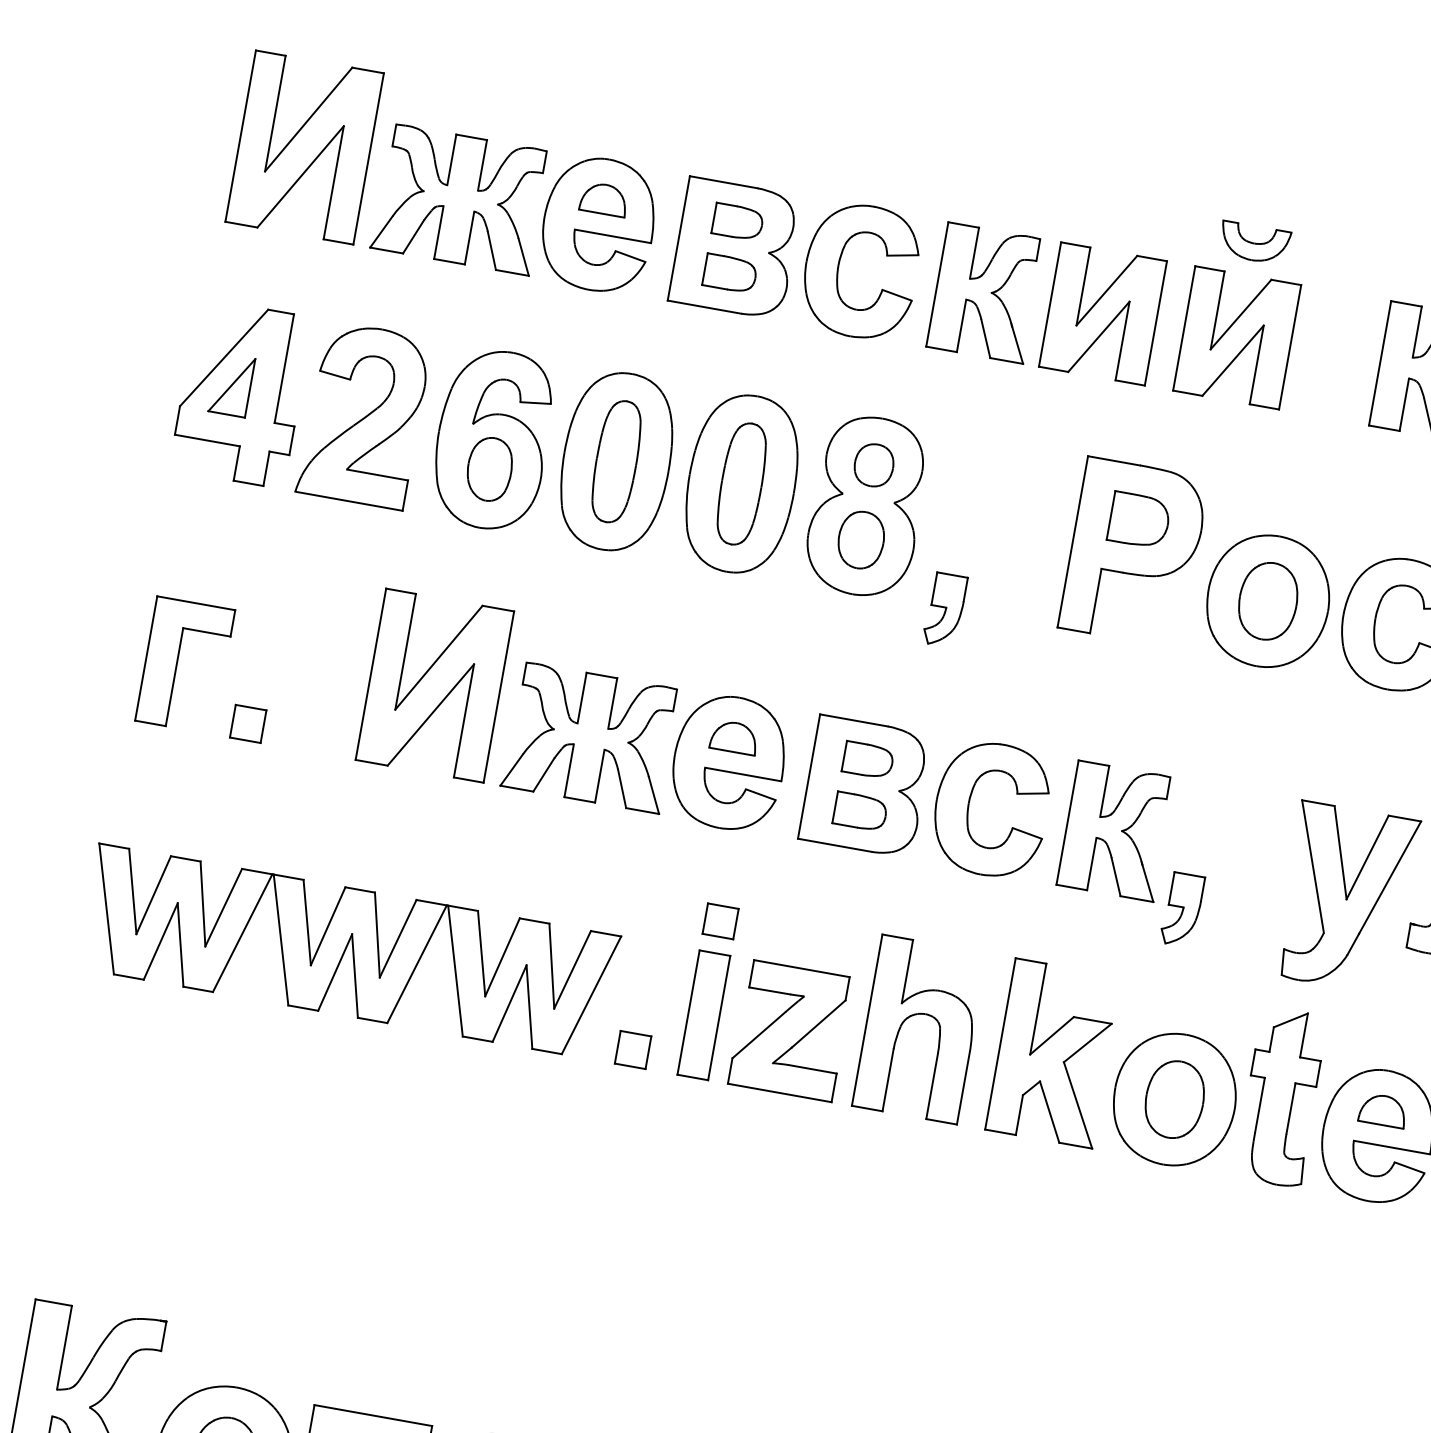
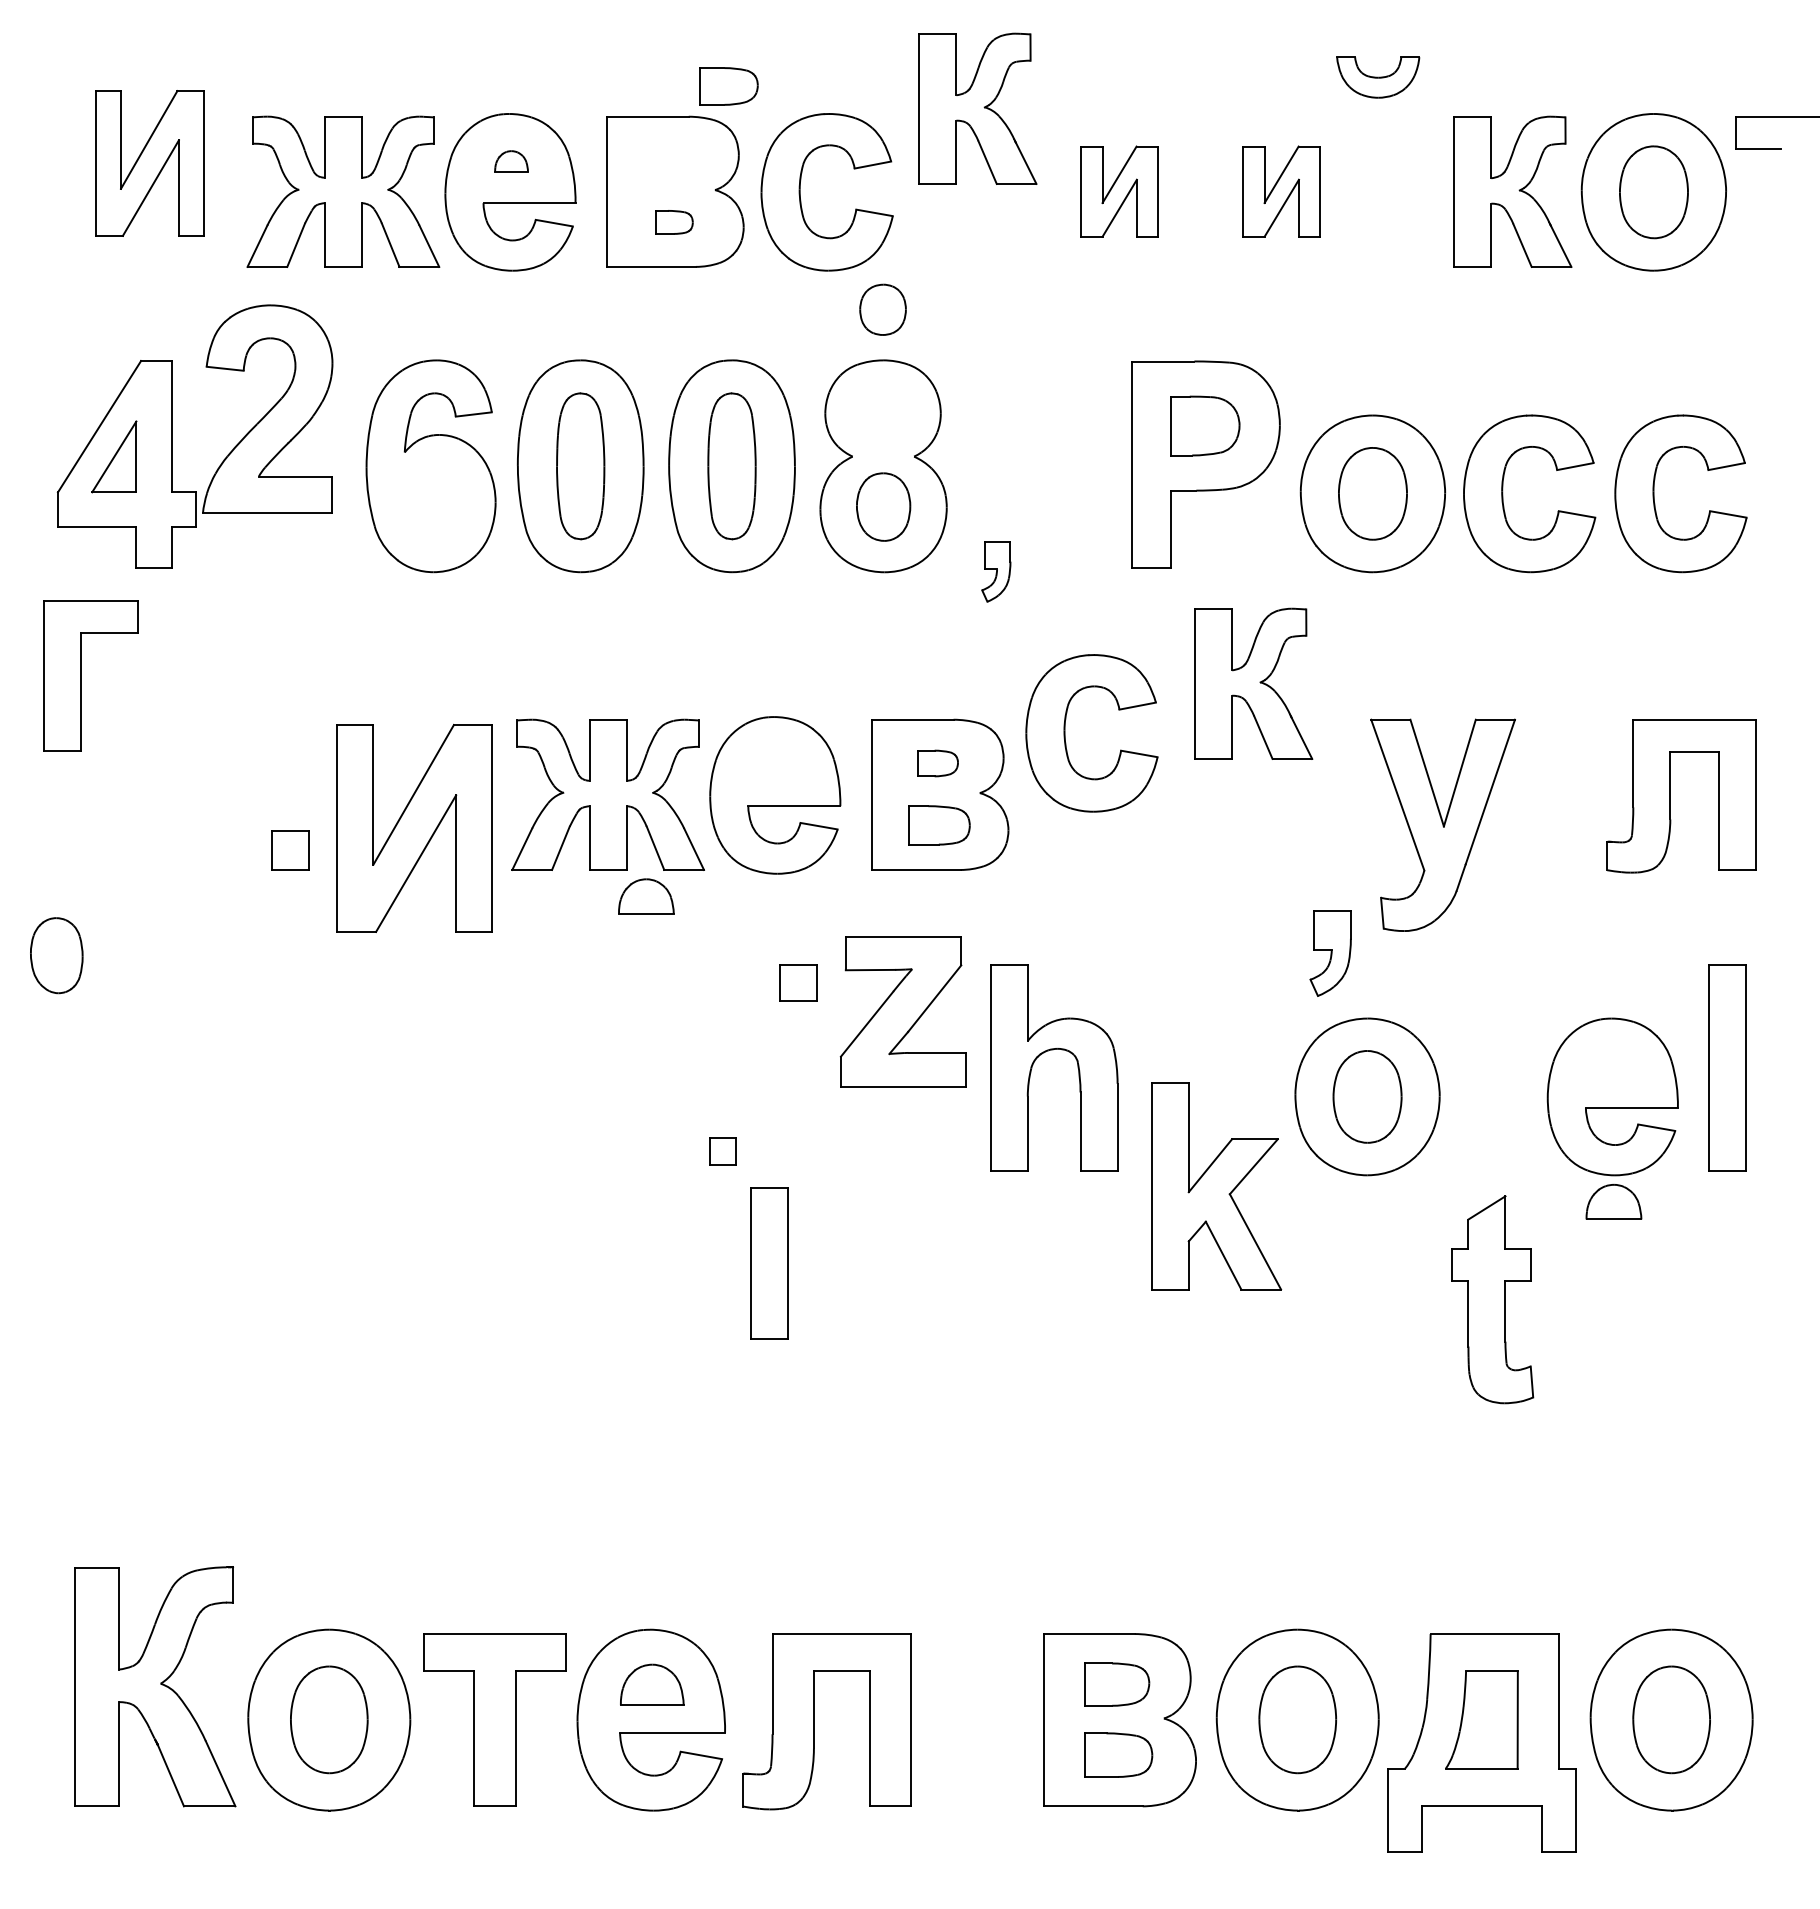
part: (304, 147) -> (149, 163), size x0.7
part: (604, 199) -> (511, 161), size x0.6
part: (737, 222) -> (728, 86), moved
part: (1254, 243) -> (1378, 77), moved
part: (730, 273) -> (674, 222), size x0.6
part: (985, 292) -> (977, 108), moved
part: (1102, 313) -> (1119, 191), size x0.6
part: (1237, 337) -> (1281, 191), size x0.6
part: (364, 414) -> (267, 408), moved
part: (873, 464) -> (882, 309), moved
part: (489, 469) -> (56, 955), moved
part: (945, 610) -> (996, 571), size x0.7
part: (177, 663) -> (81, 675), moved
part: (434, 685) -> (414, 828), moved
part: (248, 724) -> (290, 850), moved
part: (734, 737) -> (646, 896), moved
part: (868, 760) -> (937, 763), size x0.7
part: (969, 805) -> (1065, 733), moved
part: (1115, 830) -> (1253, 683), moved
part: (1345, 897) -> (1442, 824), moved
part: (1182, 910) -> (1330, 953), moved
part: (348, 952) -> (369, 1096), removed
part: (704, 1014) -> (769, 1262), moved
part: (790, 1029) -> (902, 1011), moved
part: (632, 1049) -> (722, 1151), size x0.7
part: (1053, 1053) -> (1216, 1186), moved
part: (1281, 1097) -> (1492, 1299), moved
part: (1383, 1109) -> (1613, 1201), moved

